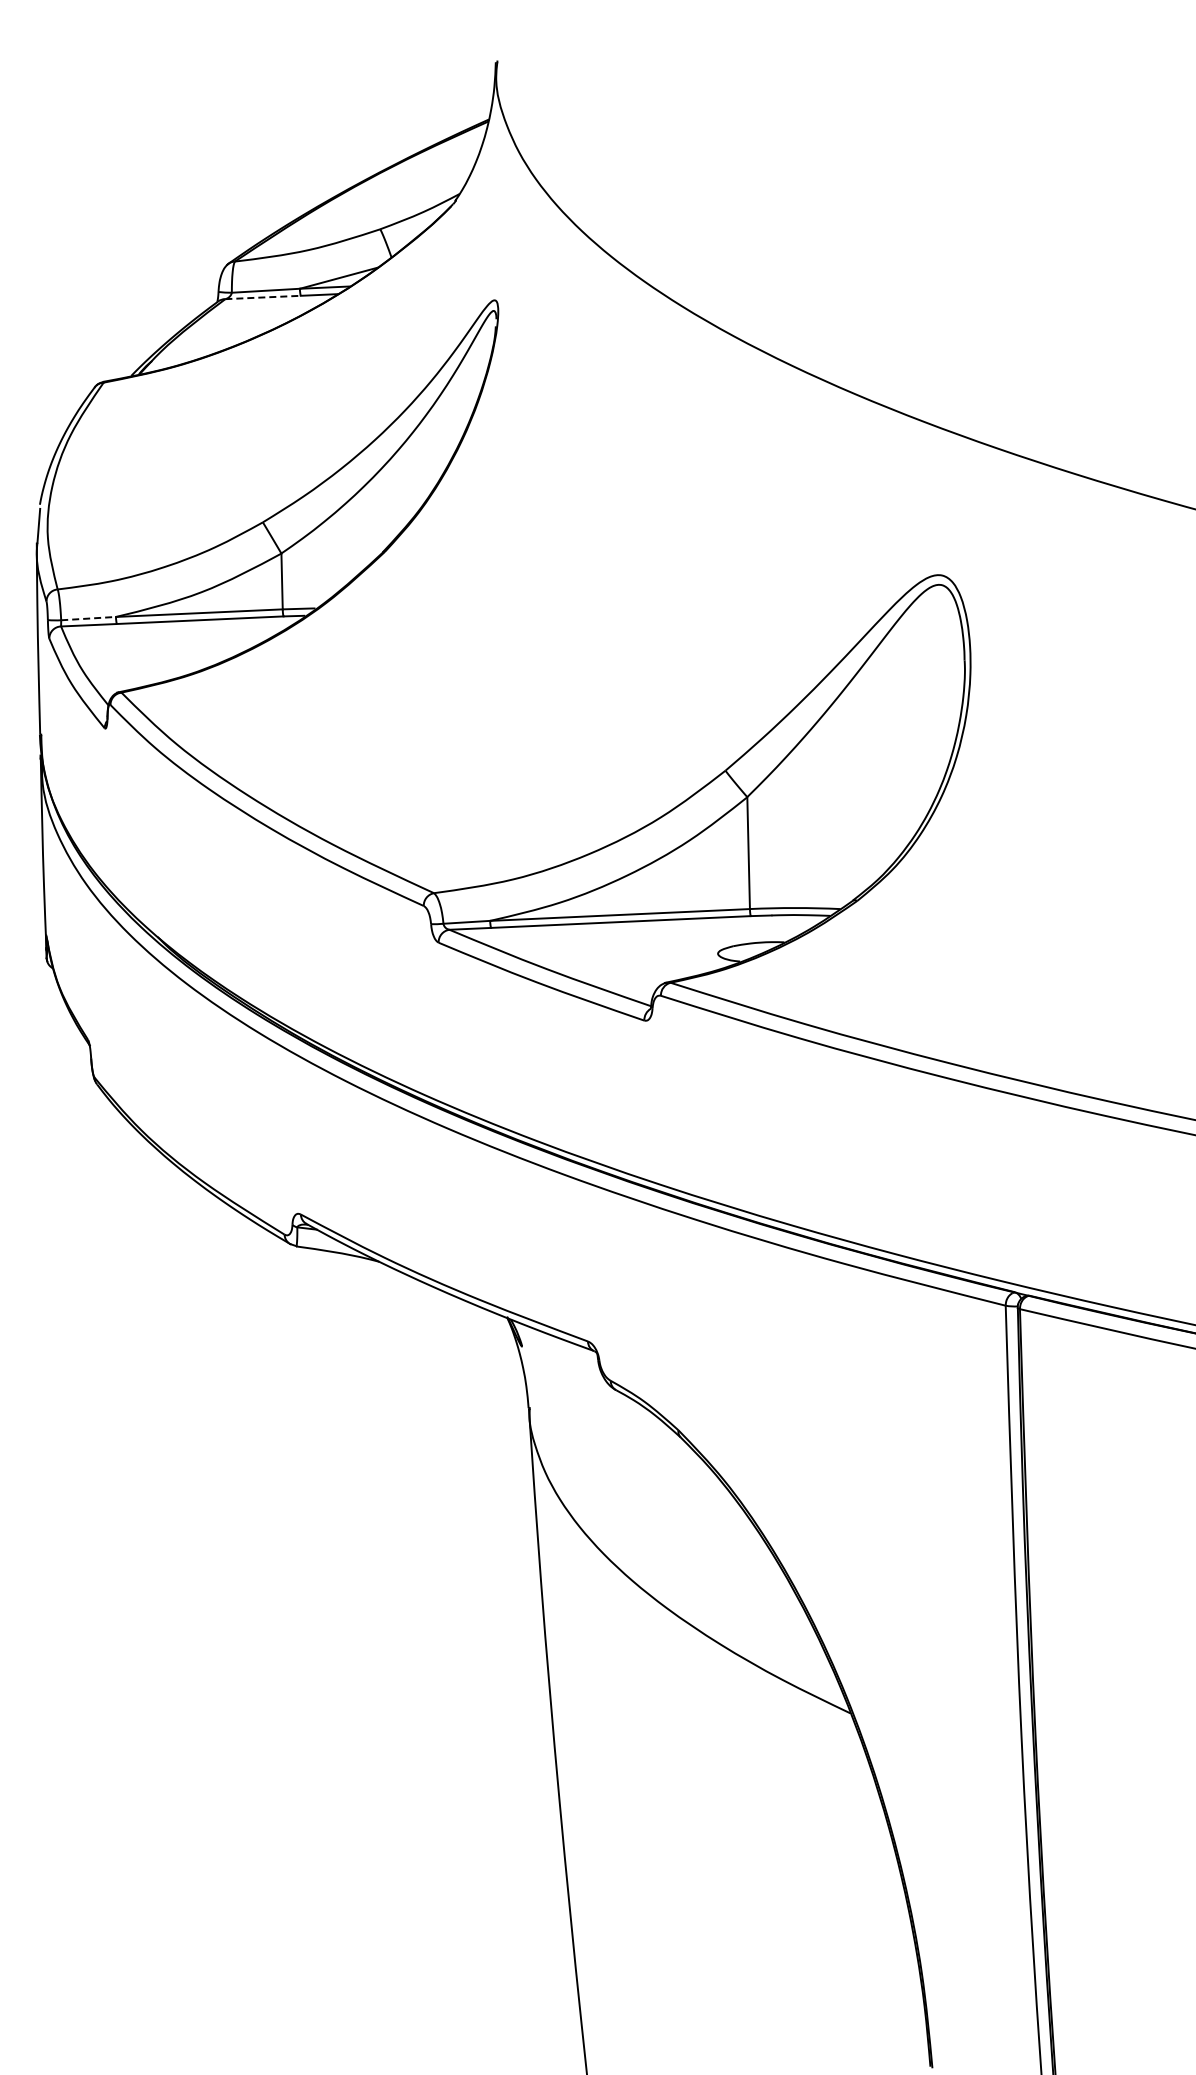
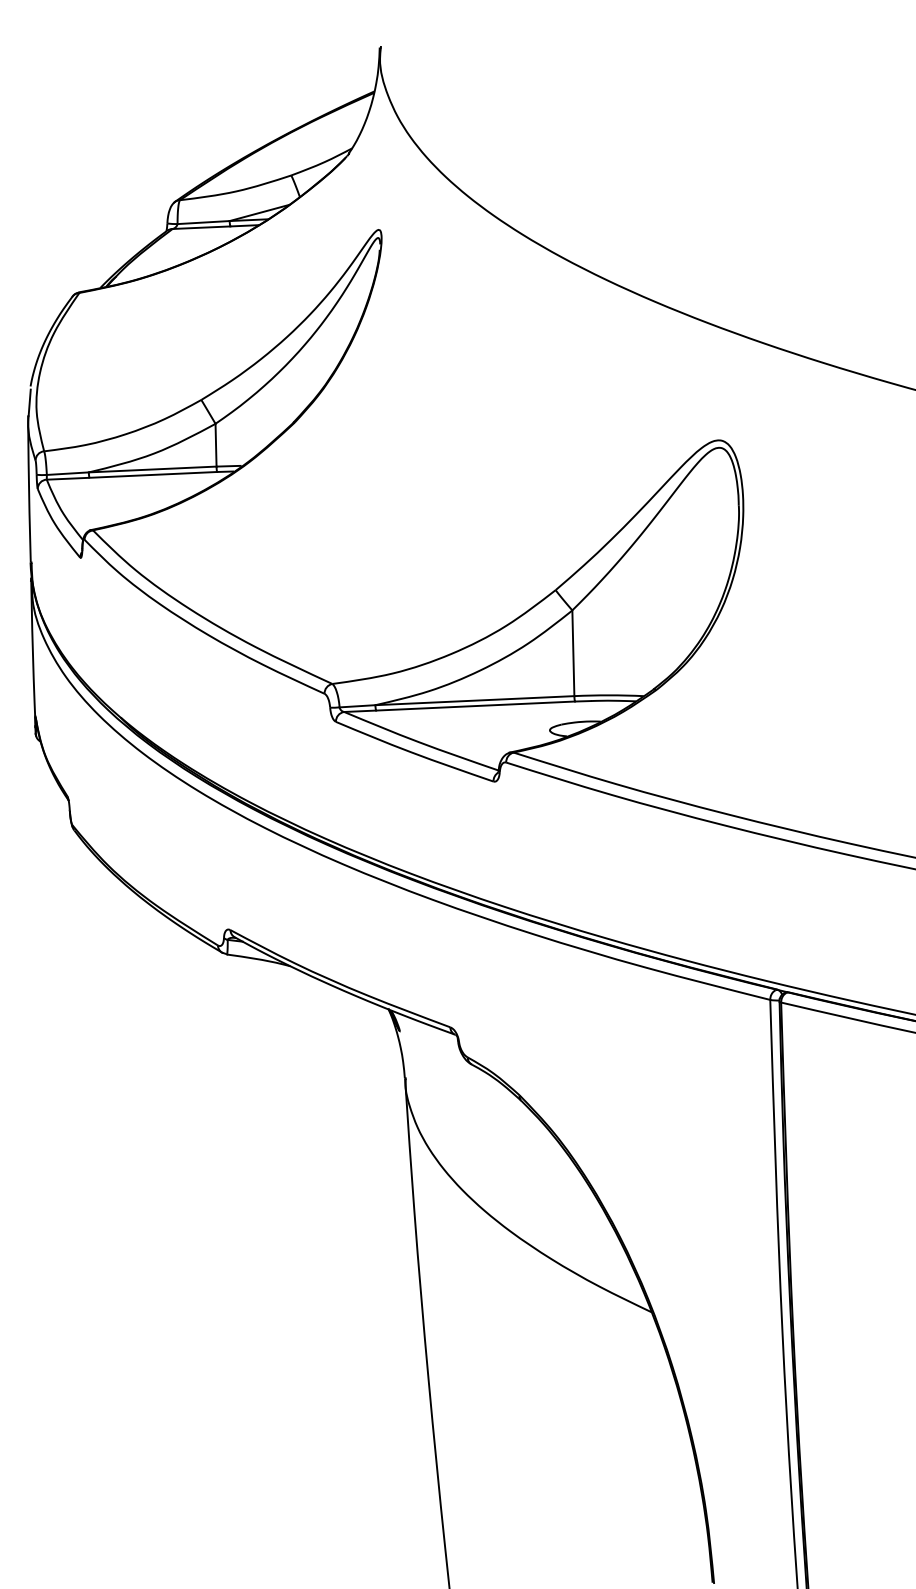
line: (263, 297) -> (201, 227), dashed -> solid
line: (89, 618) -> (68, 473), dashed -> solid

